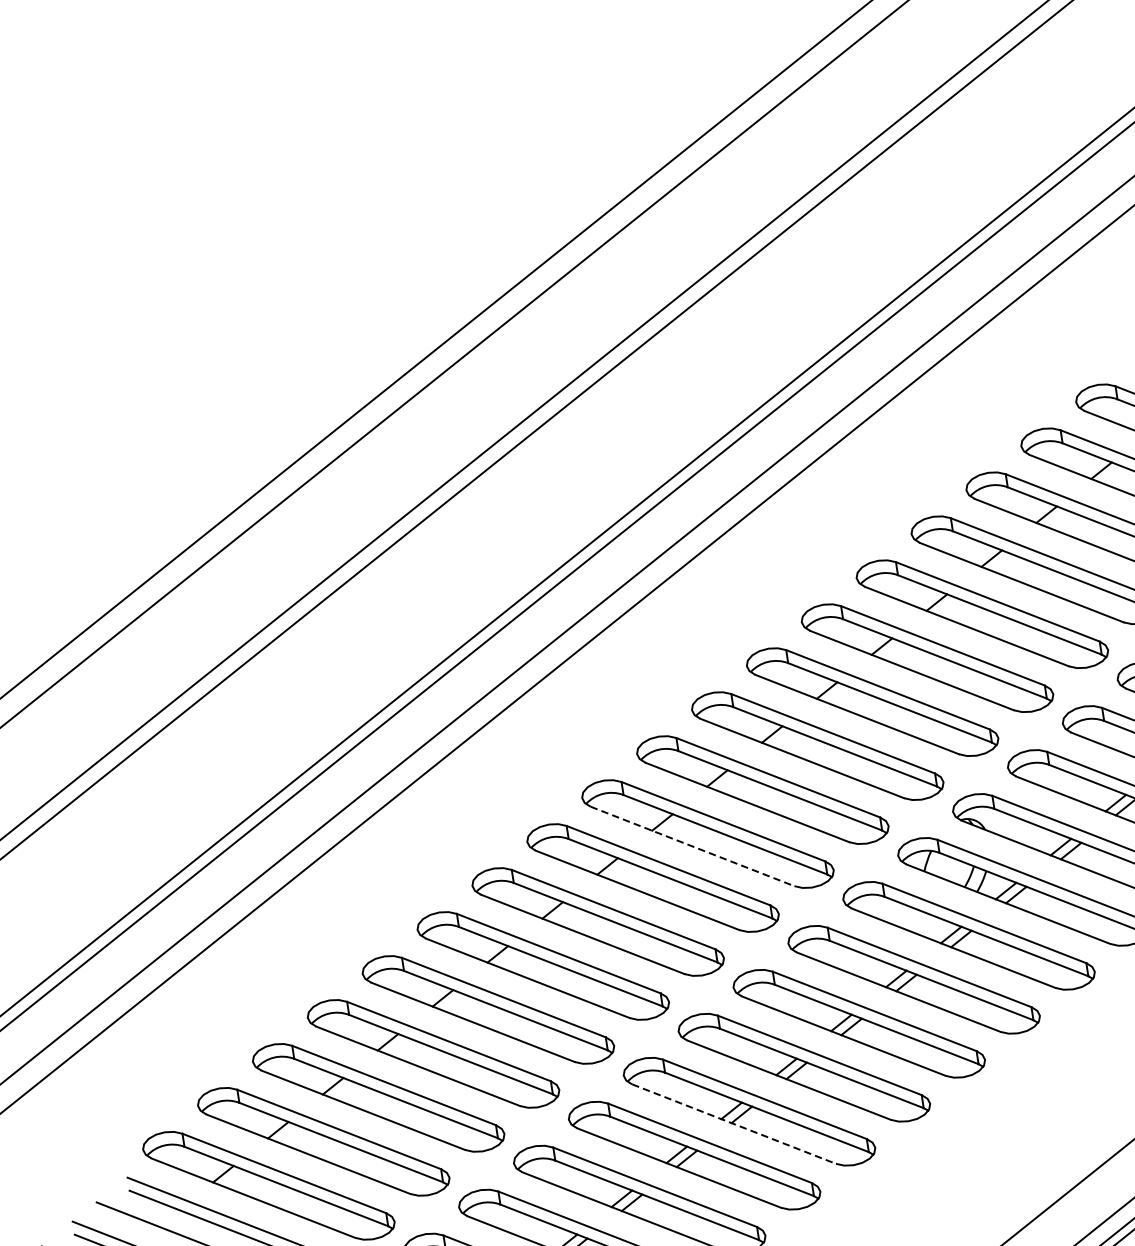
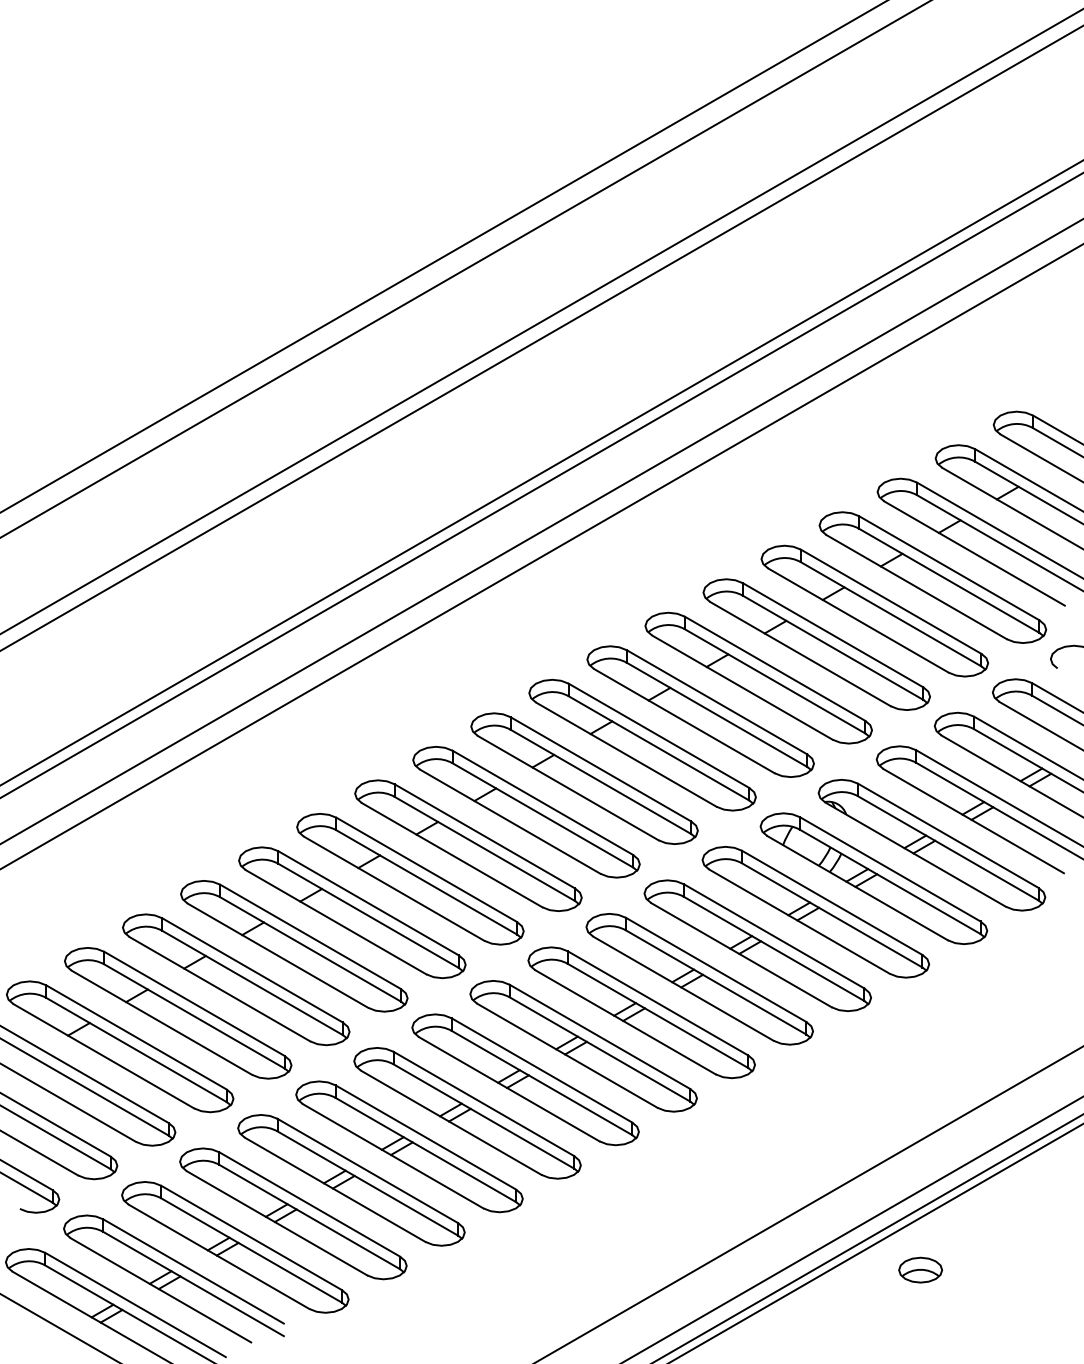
line: (692, 846) -> (568, 788), dashed -> solid
line: (734, 1123) -> (567, 1055), dashed -> solid

